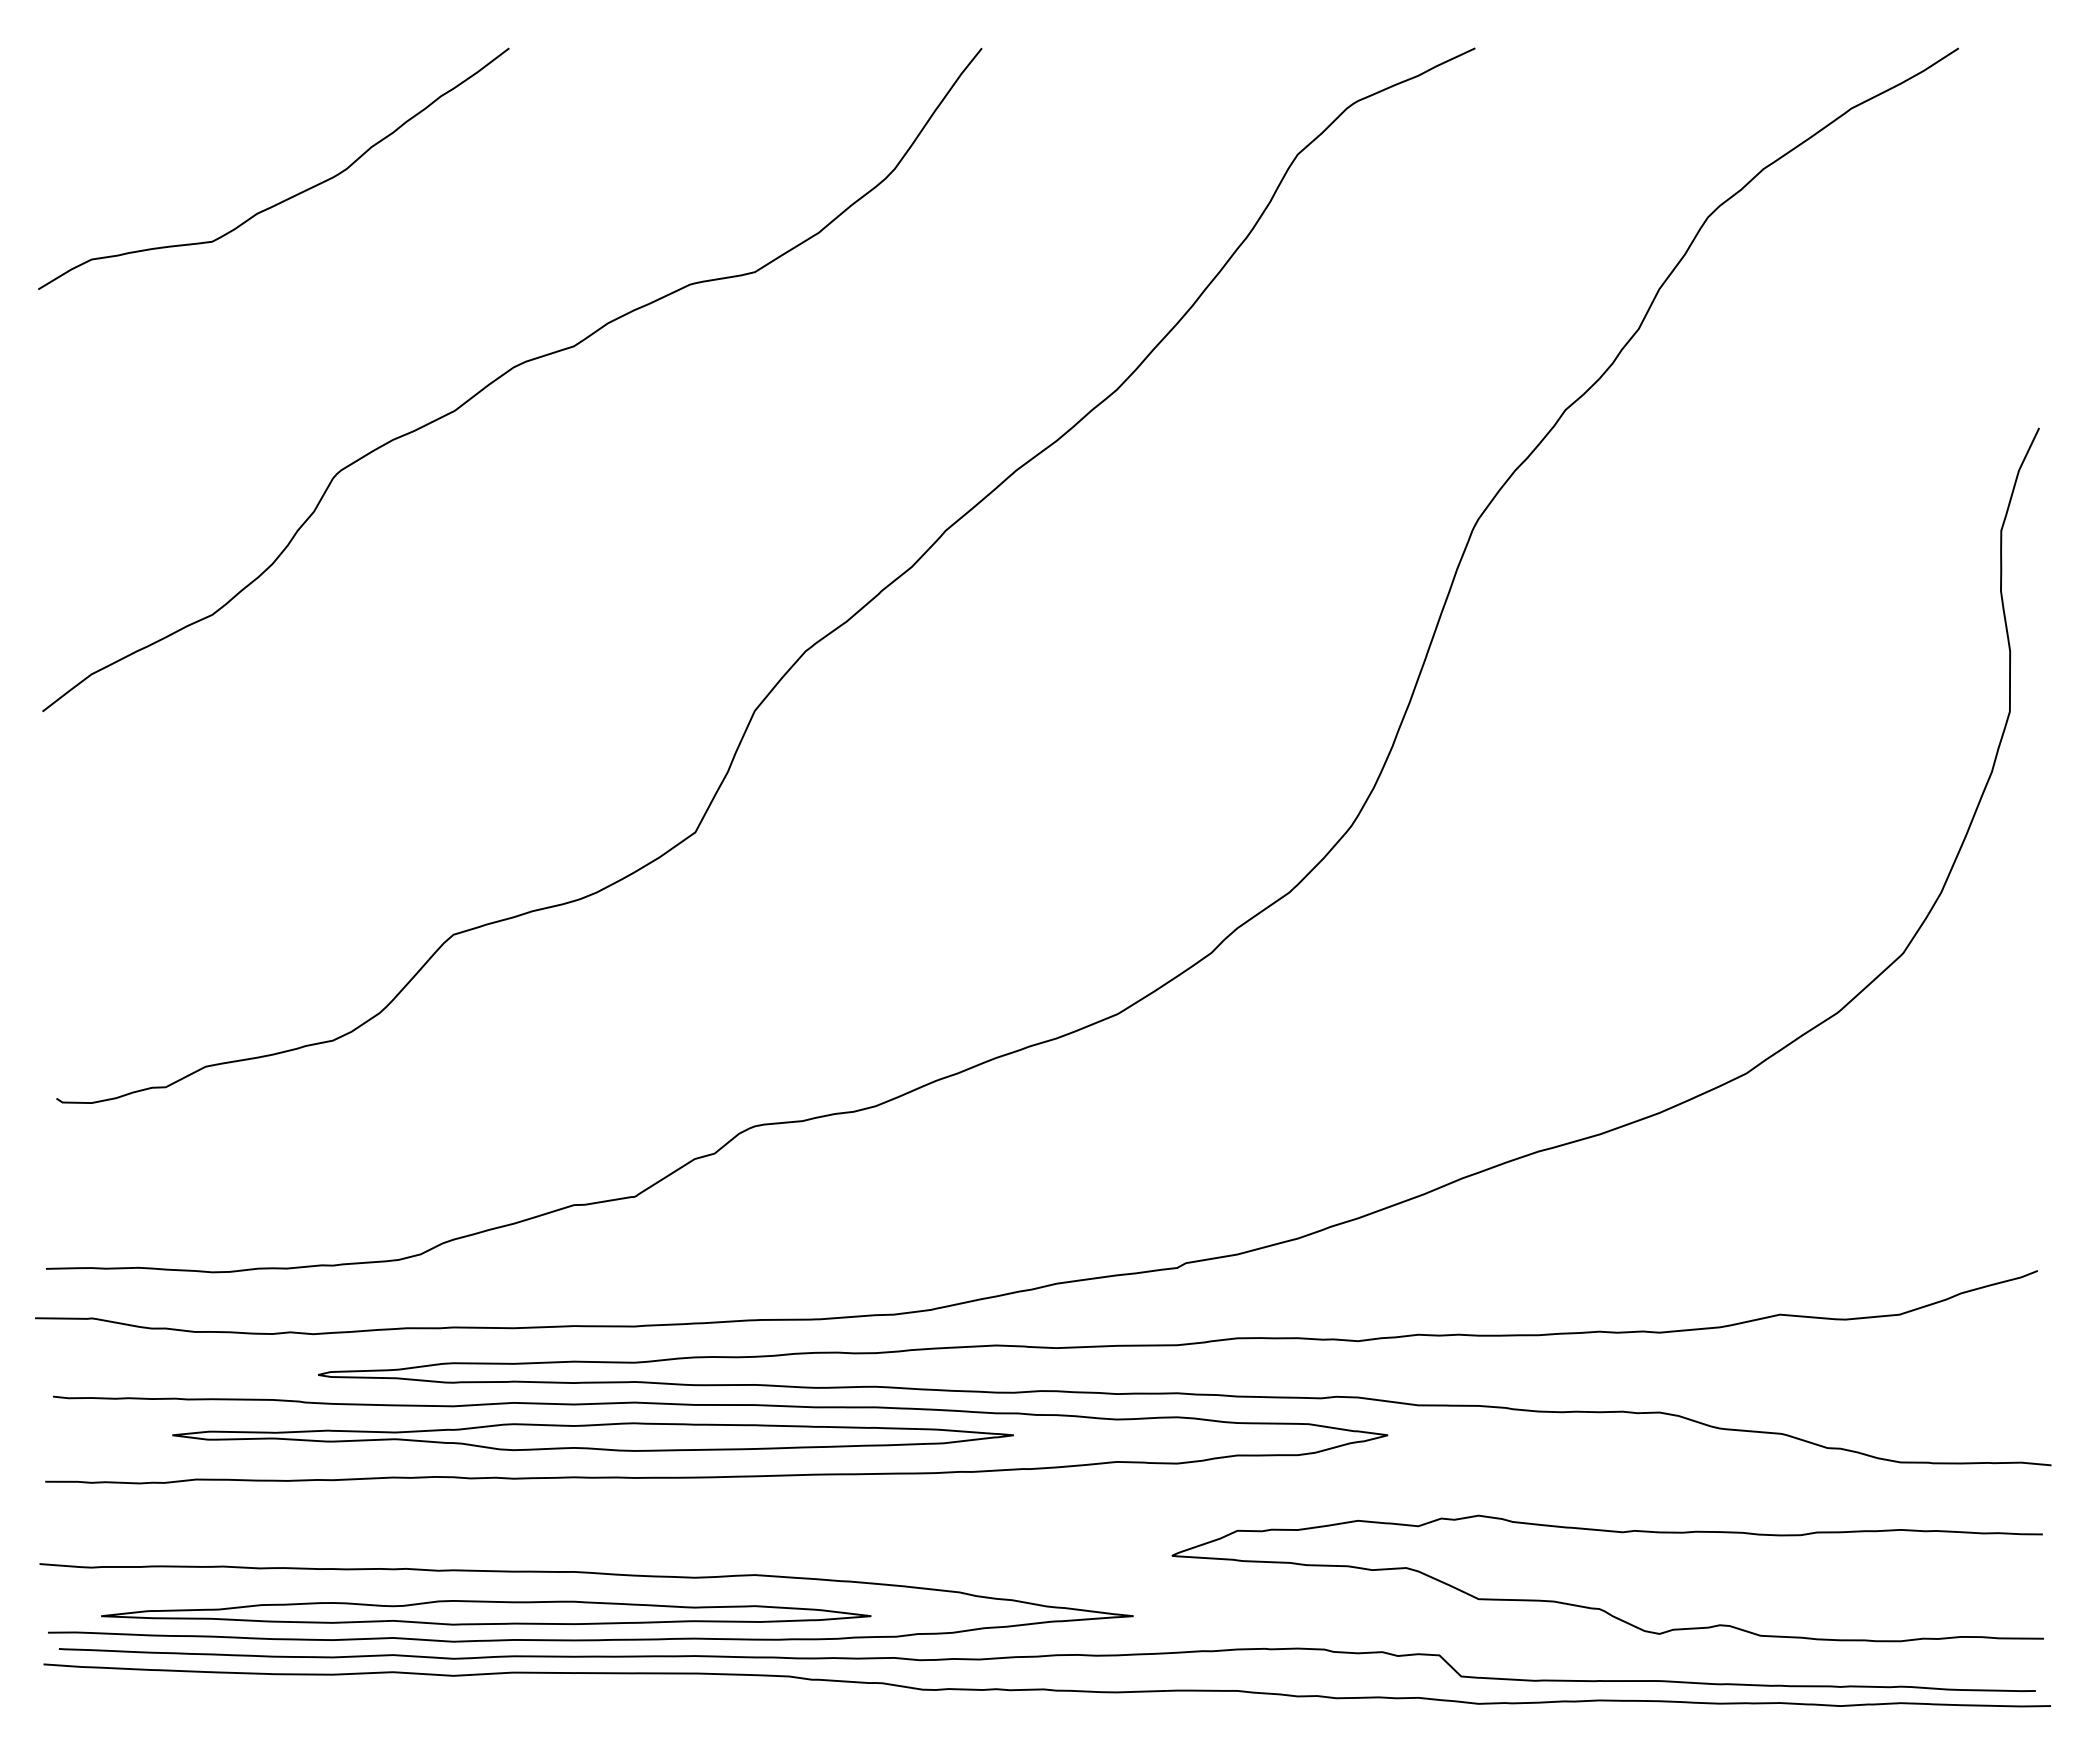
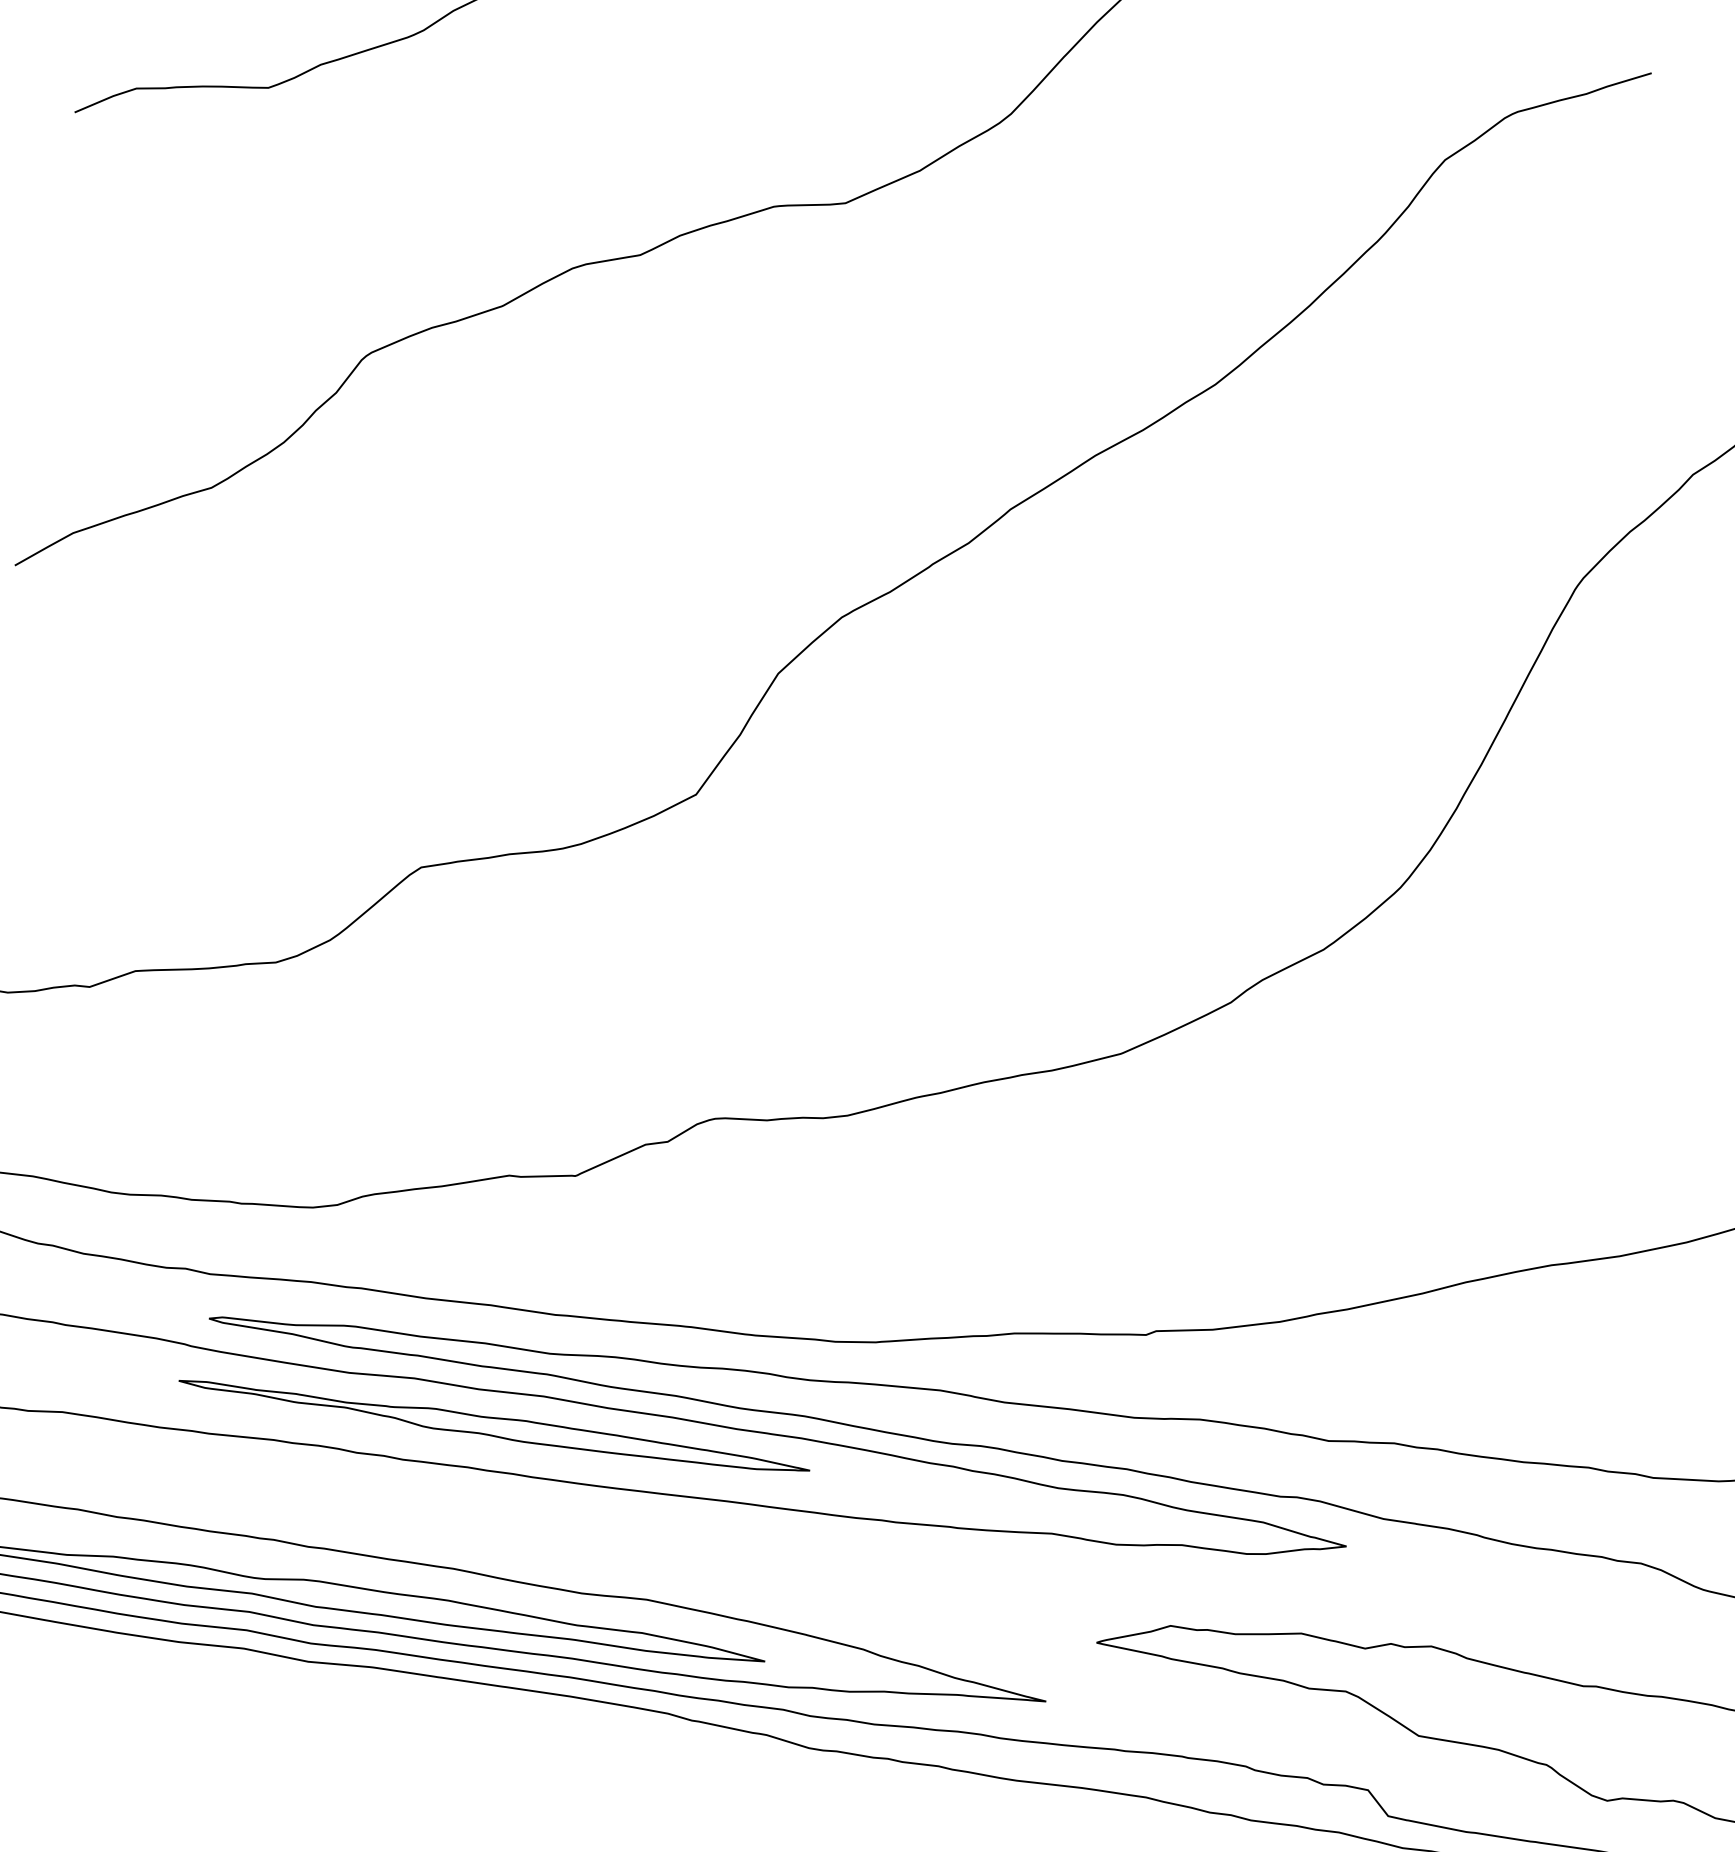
part: (592, 1436) -> (493, 1426), size x0.7

